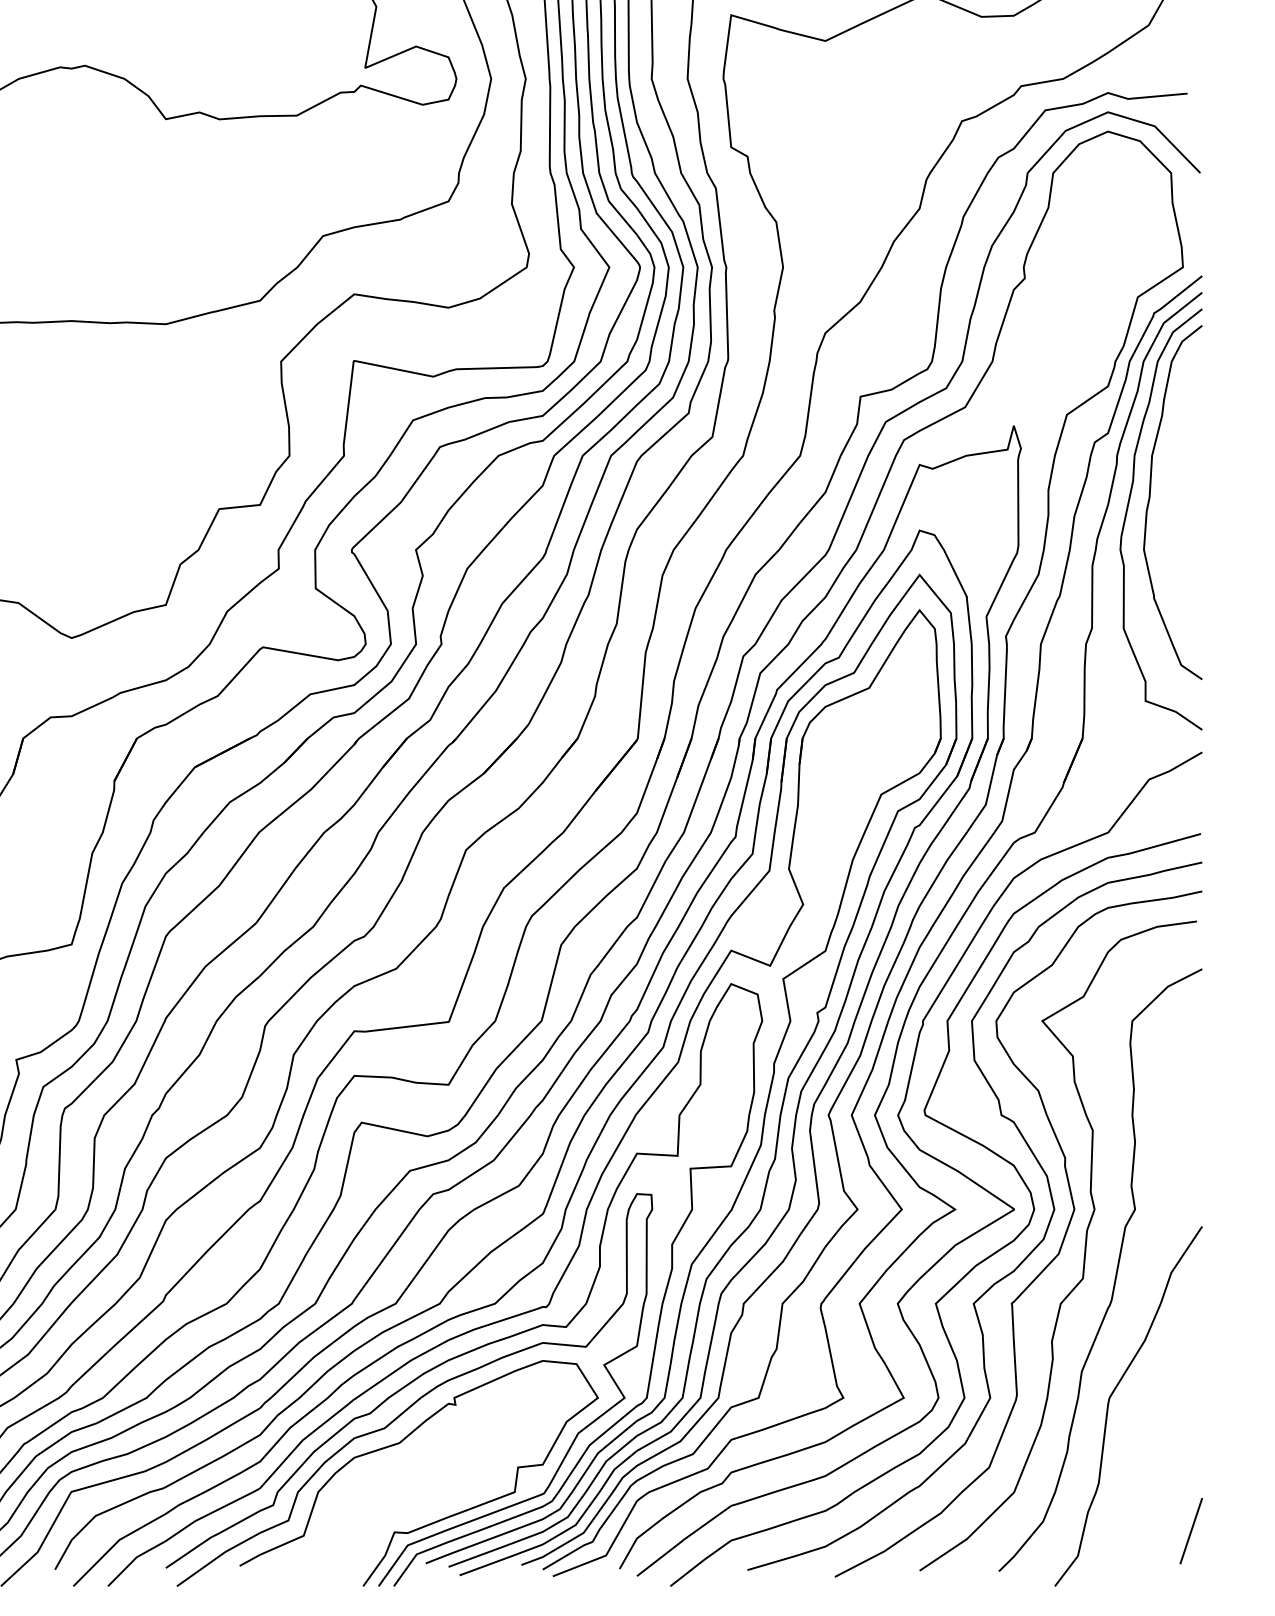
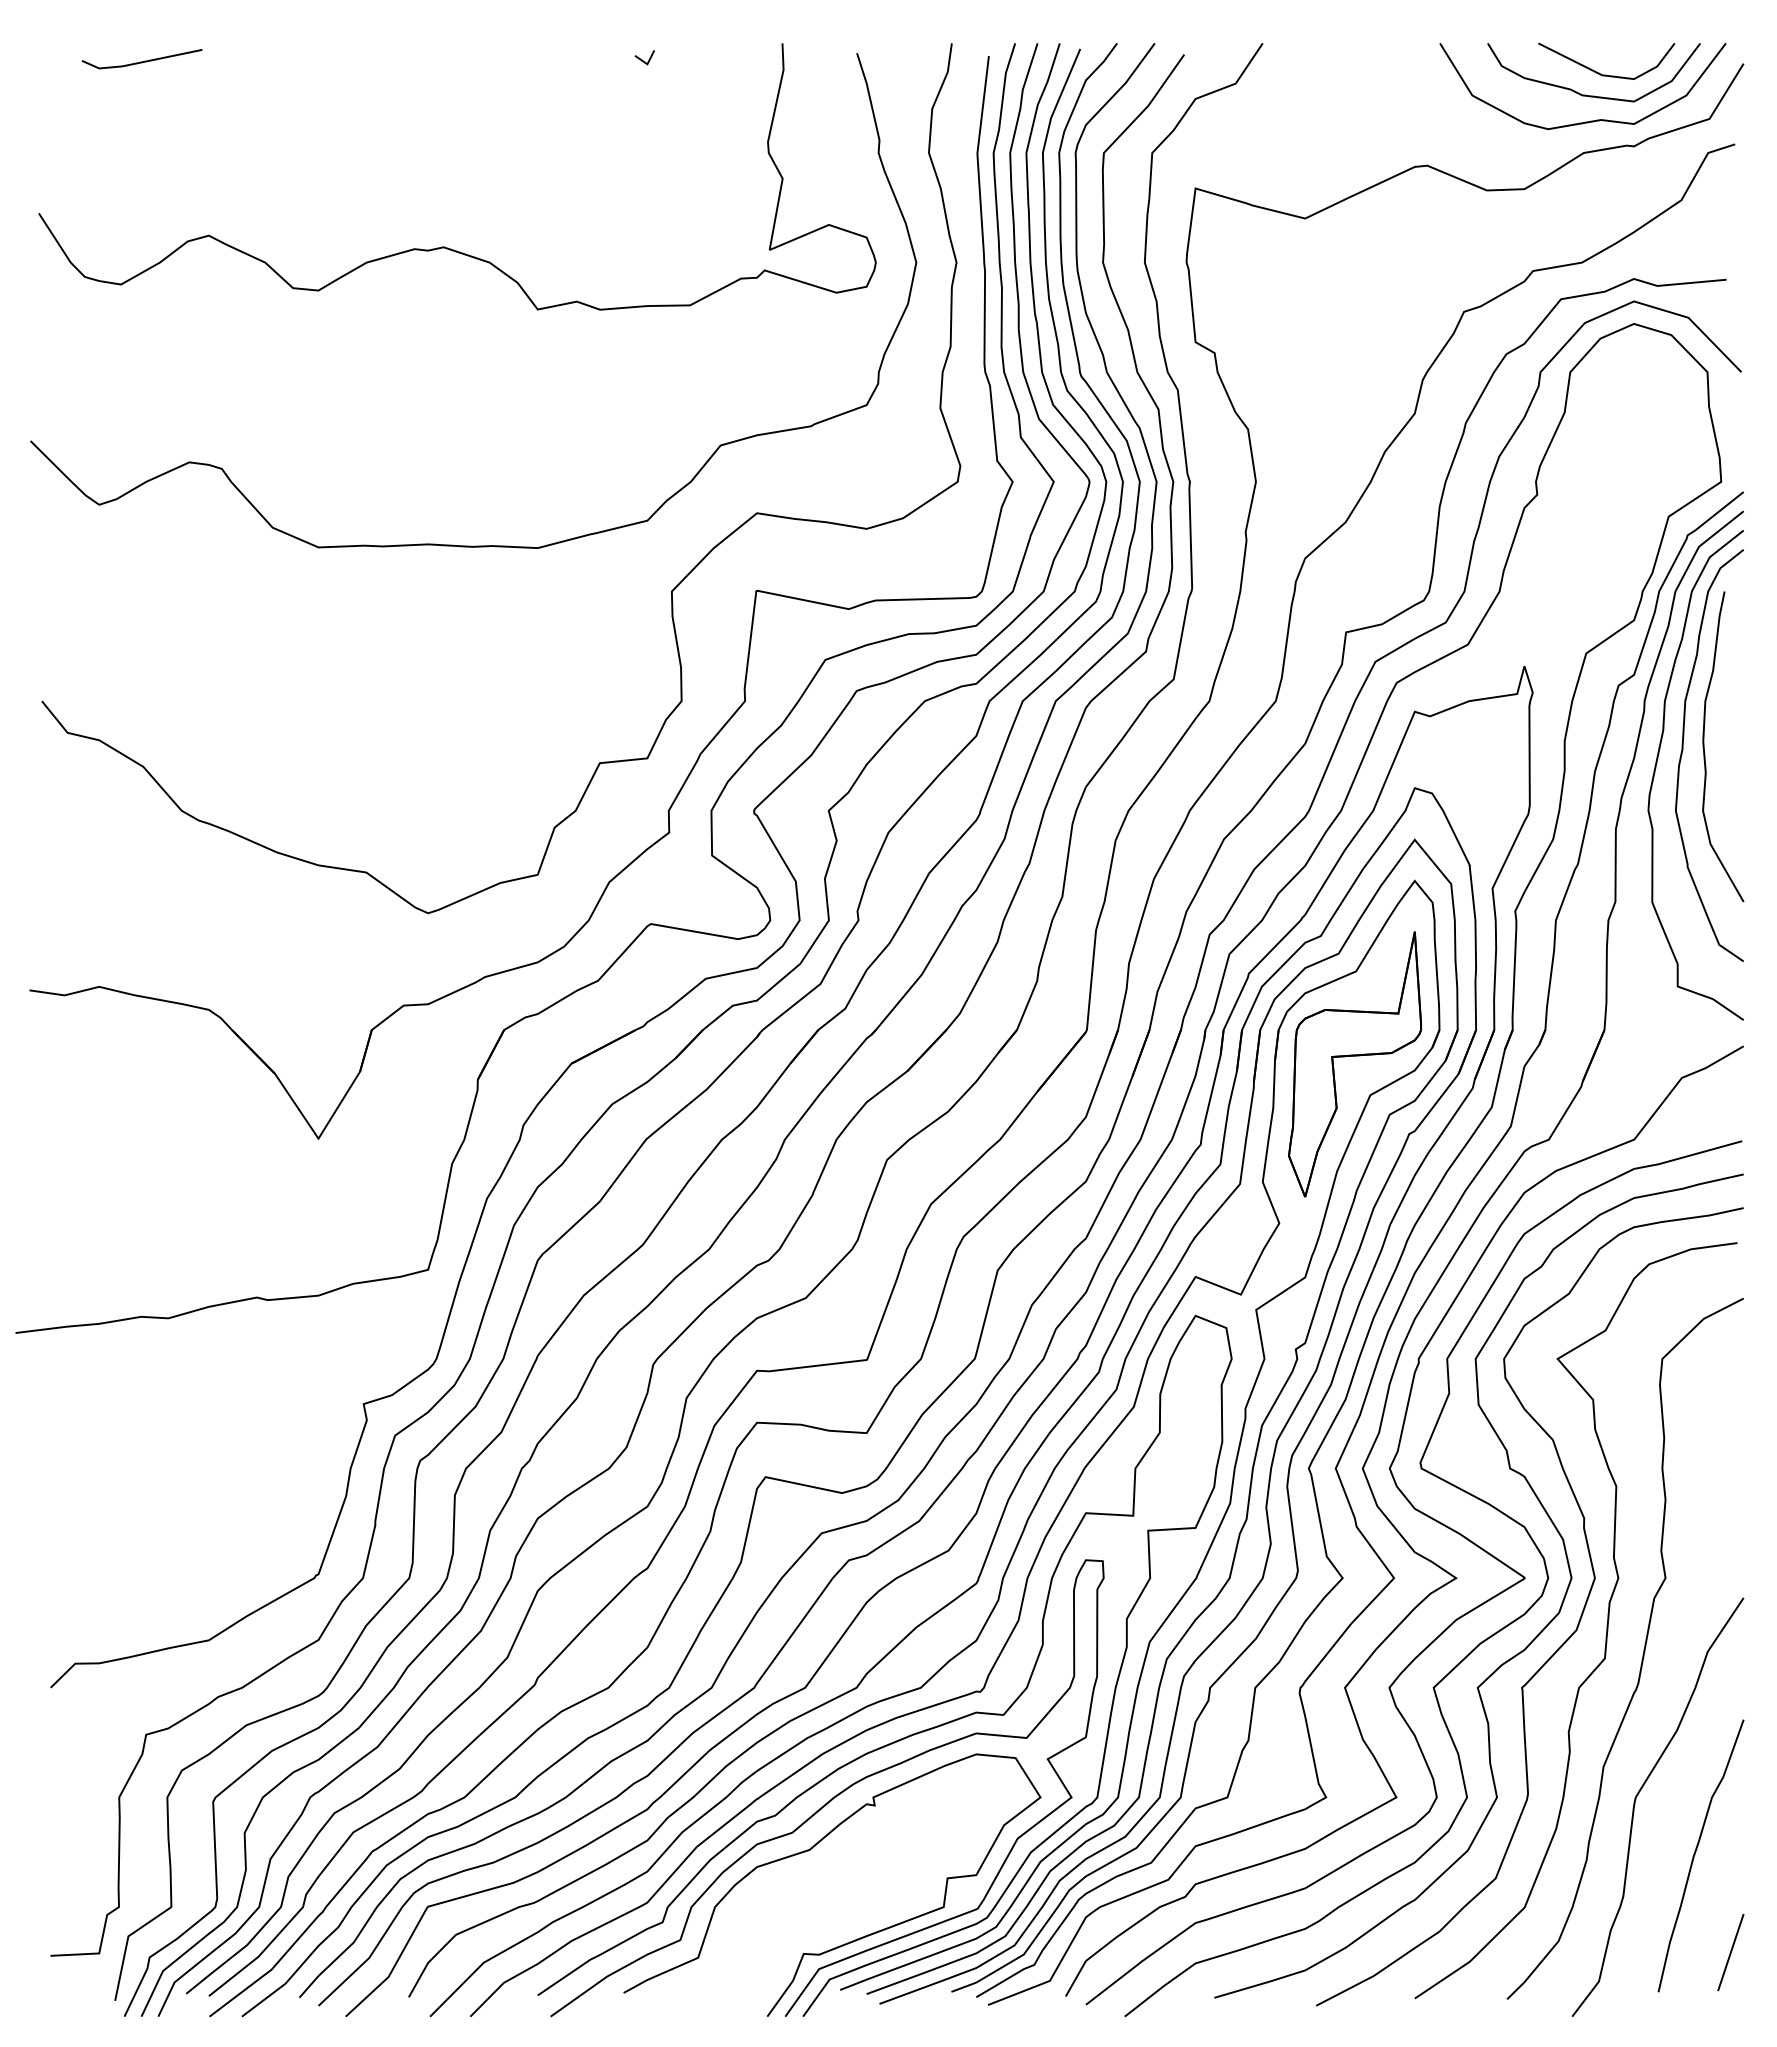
curve: (1168, 494) -> (1704, 746), added
part: (867, 761) -> (1354, 1056), added
curve: (1161, 1445) -> (1696, 1852), added

